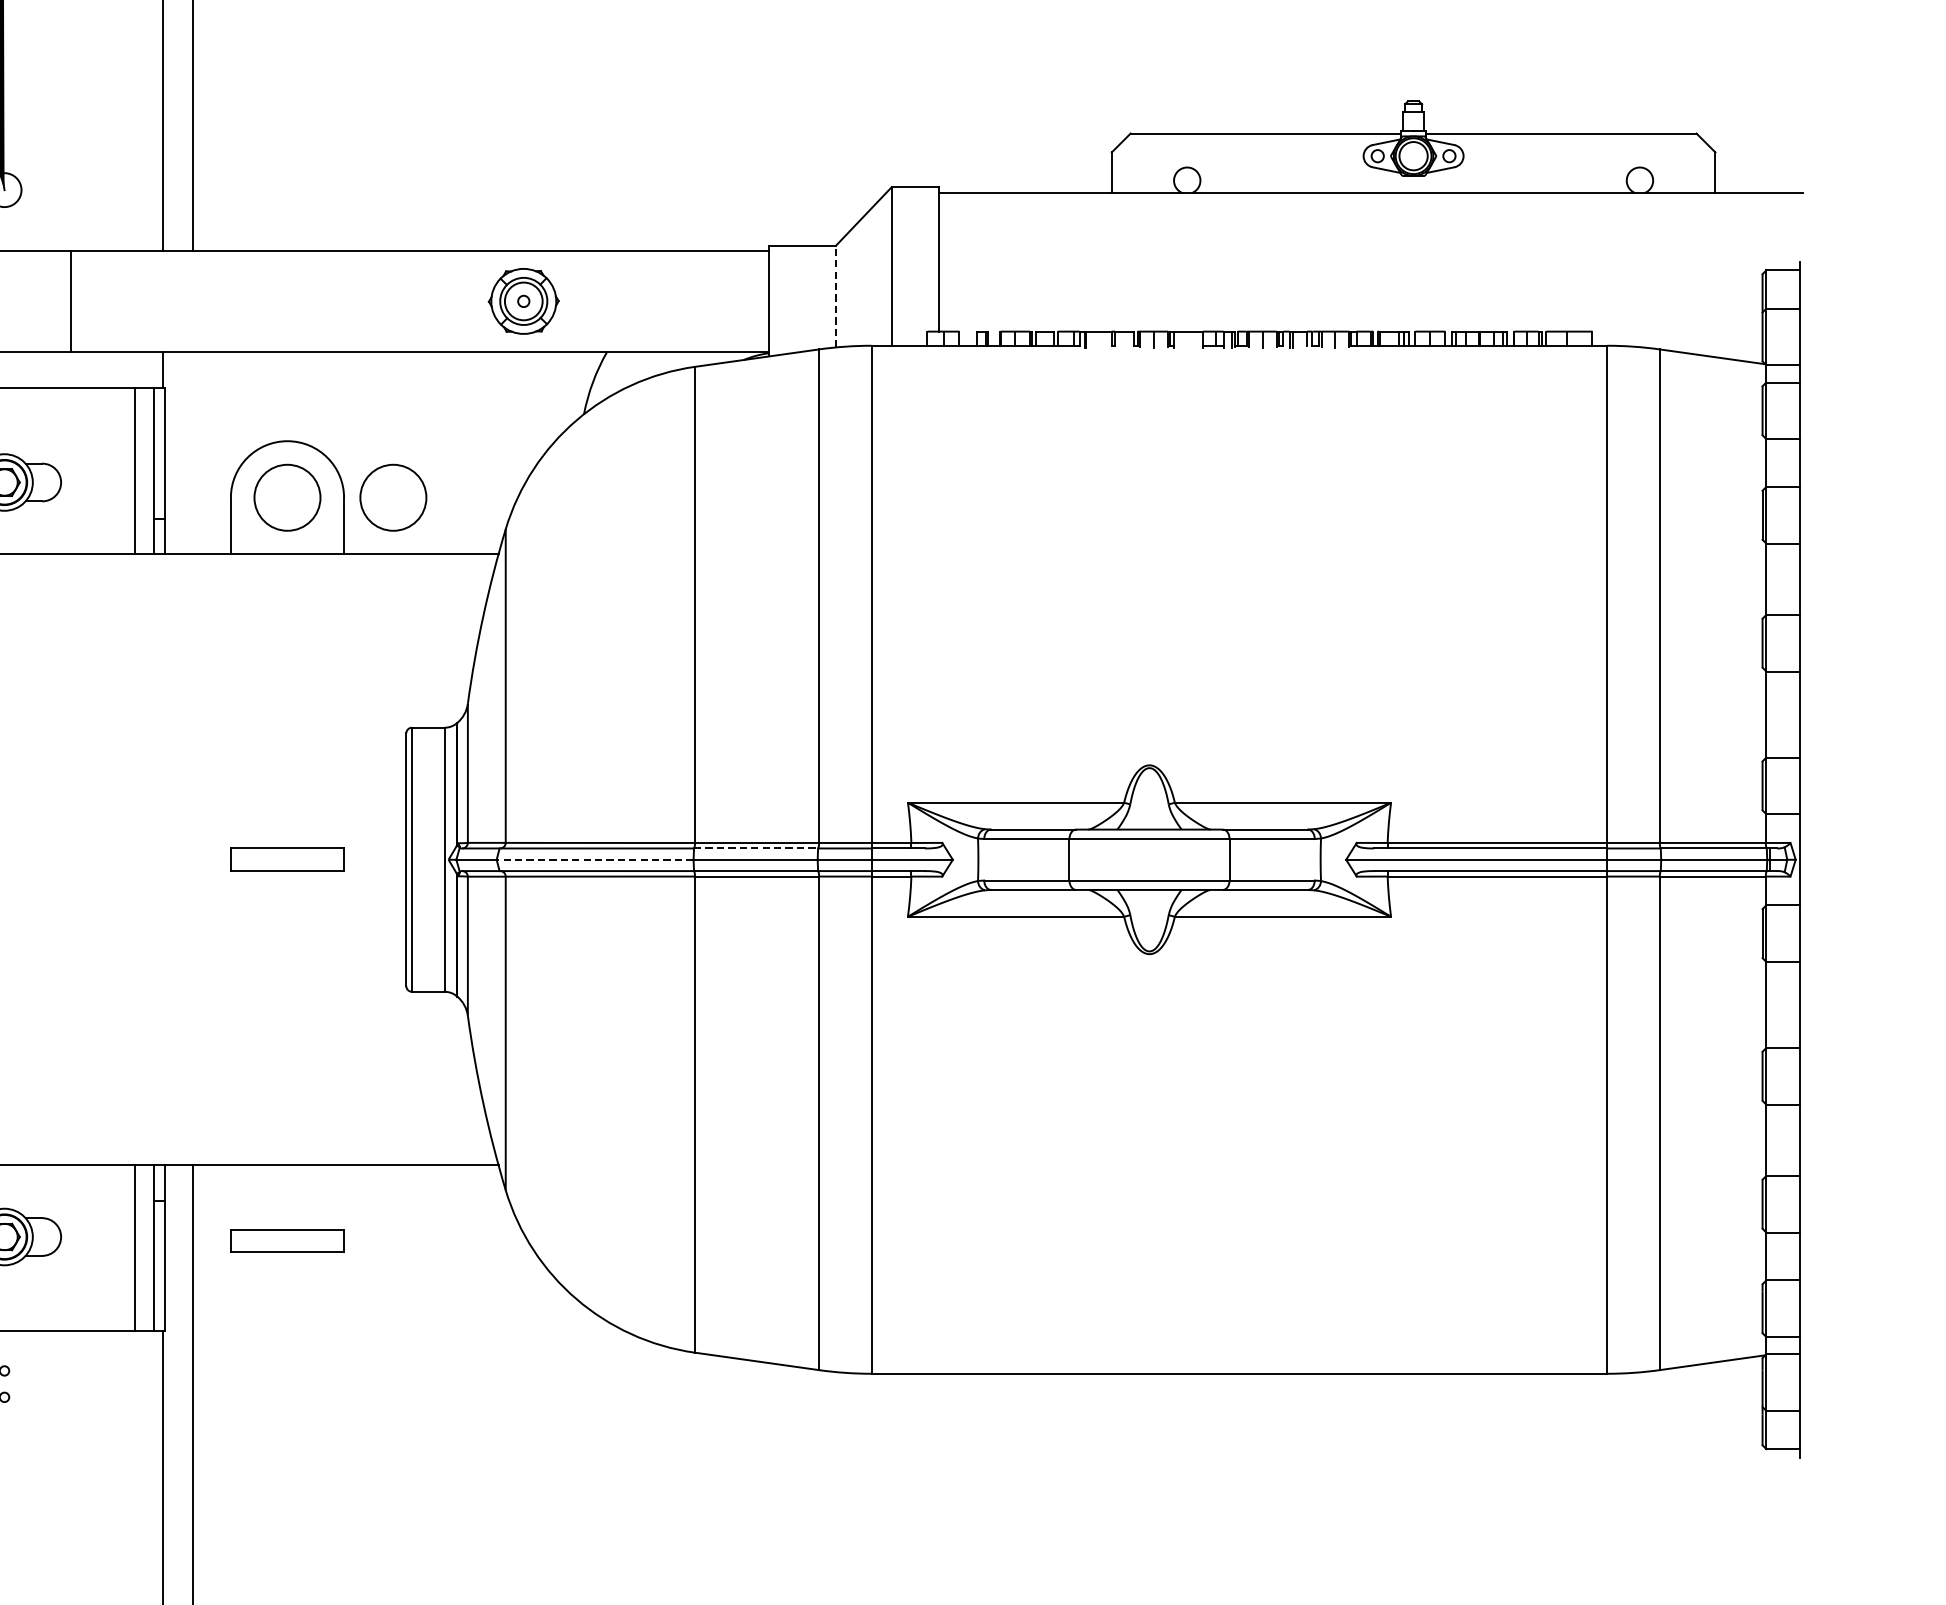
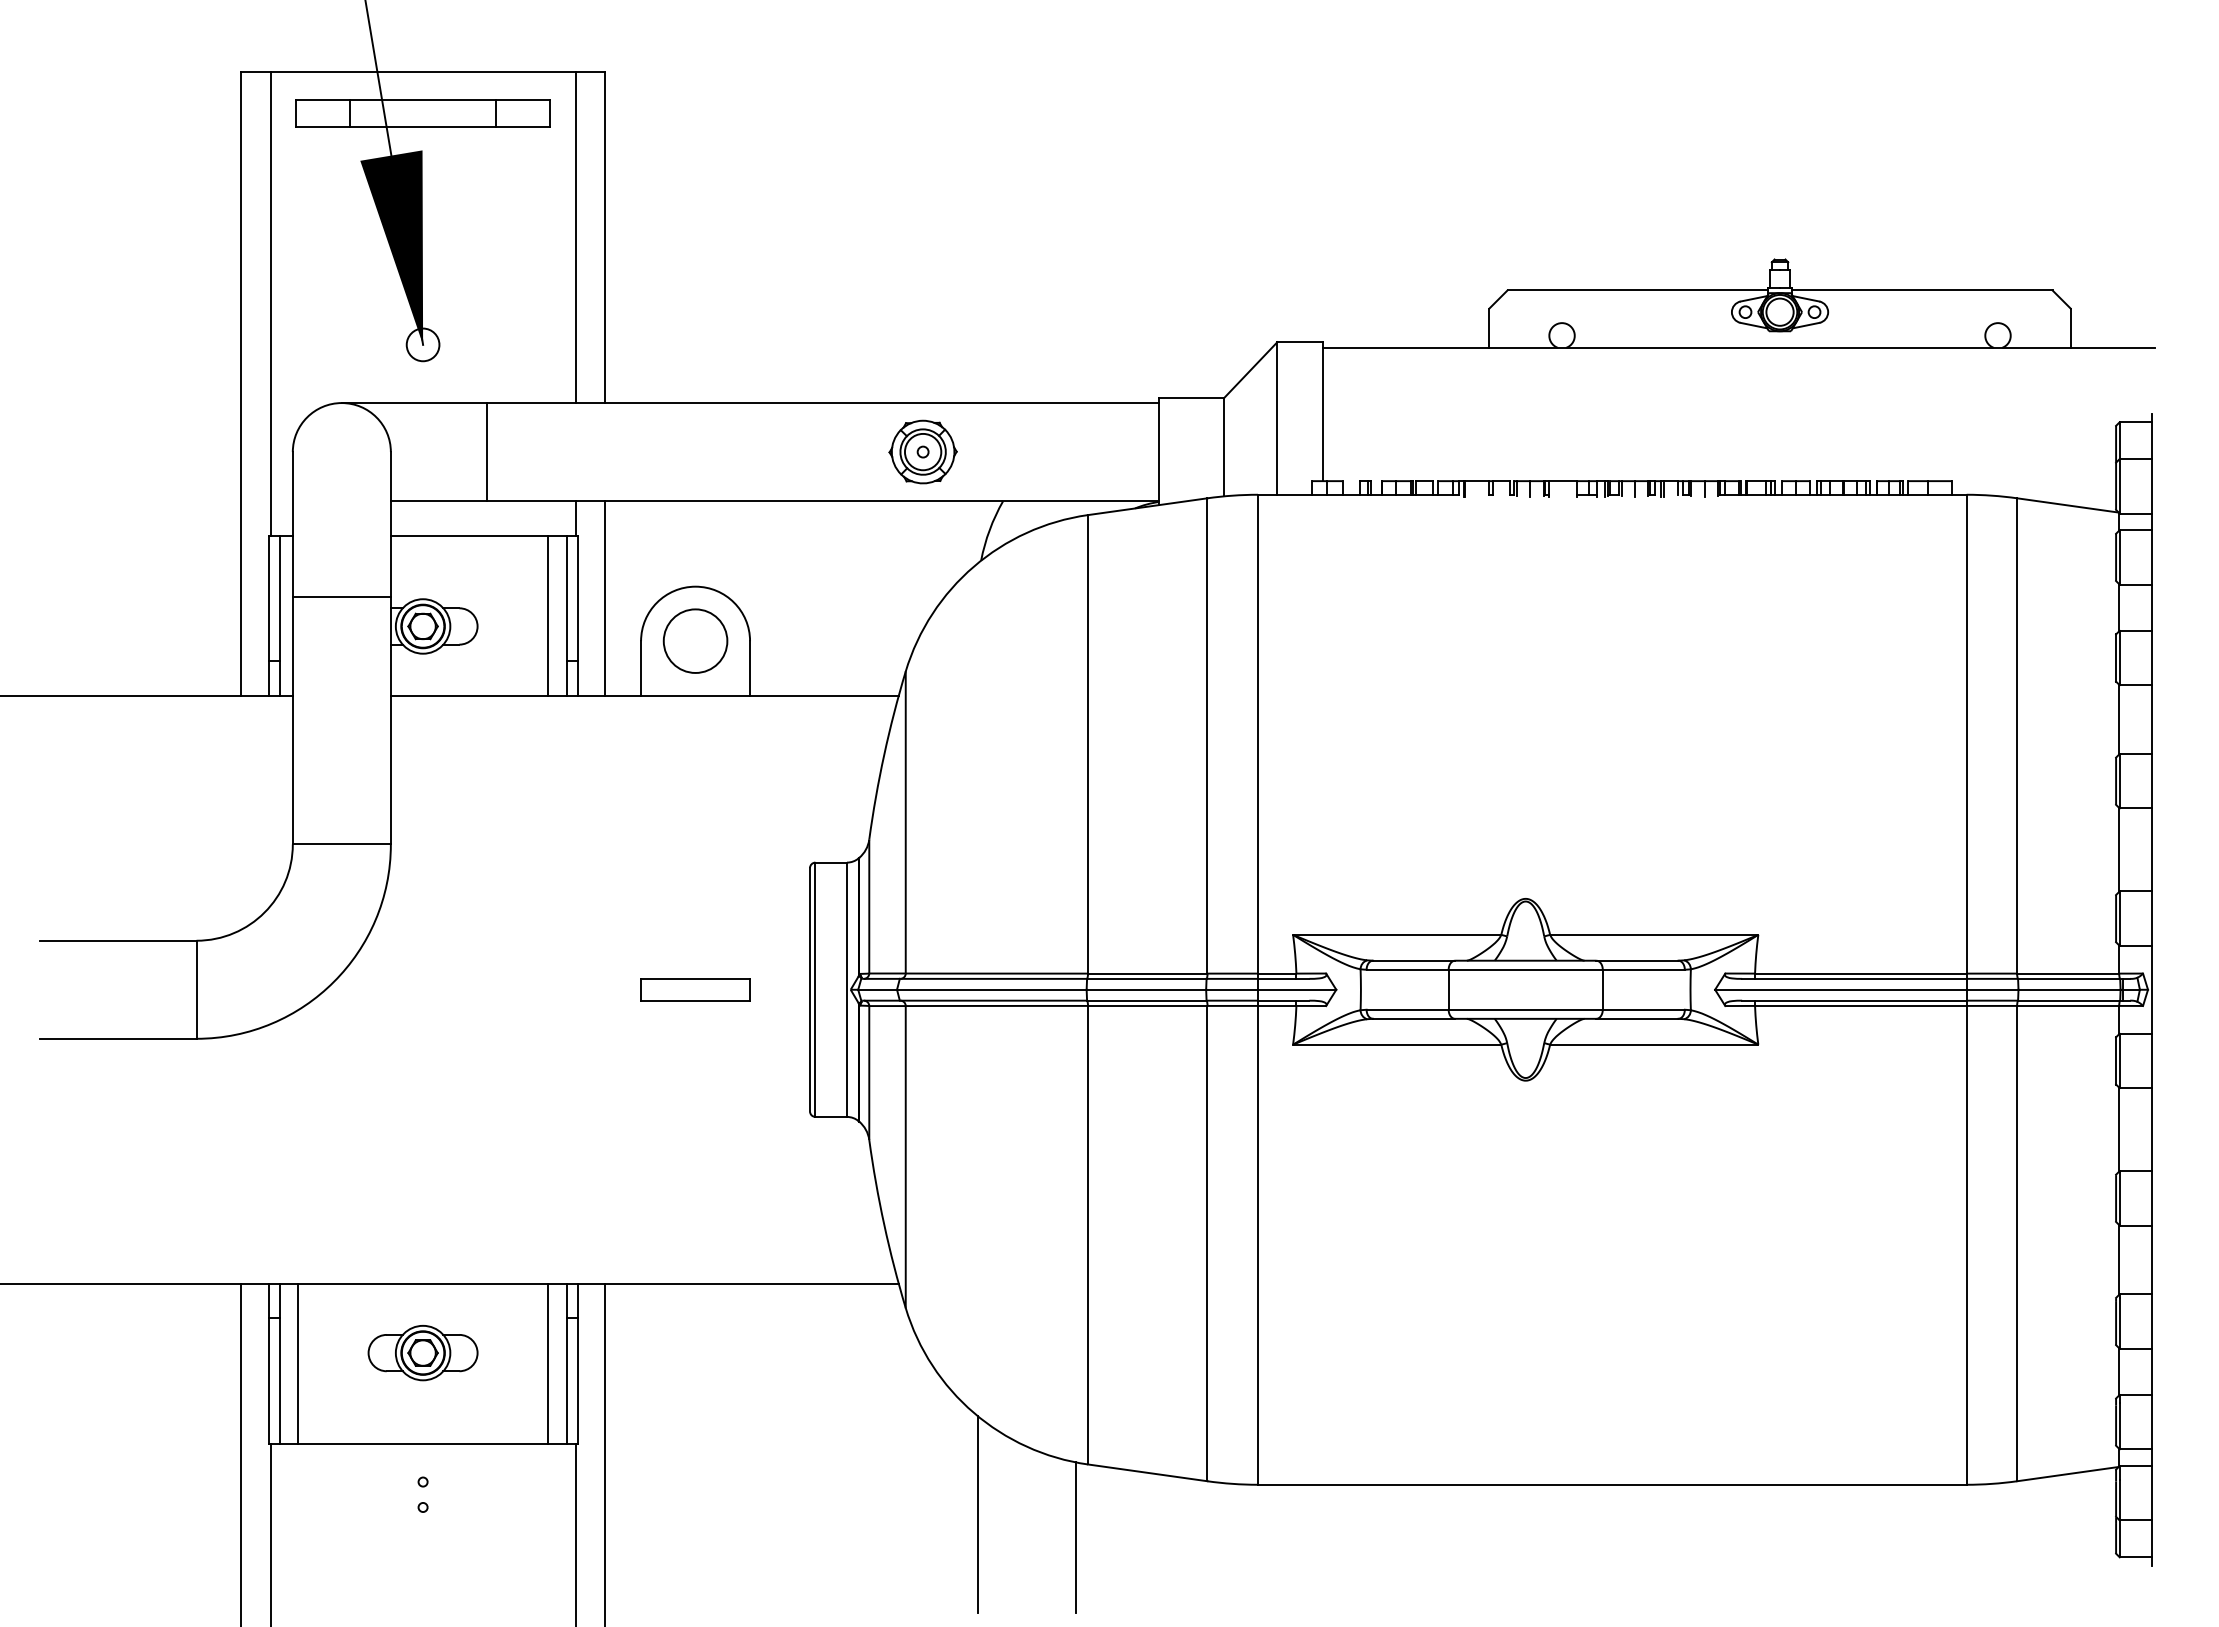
line: (835, 296) -> (1223, 447), dashed -> solid
line: (192, 453) -> (604, 598), added
circle: (393, 497) -> (797, 640), removed
line: (755, 848) -> (1146, 978), dashed -> solid
line: (594, 859) -> (991, 989), dashed -> solid
part: (287, 1240) -> (695, 1356), removed
line: (580, 1404) -> (977, 1514), added
line: (682, 1428) -> (1075, 1537), added

